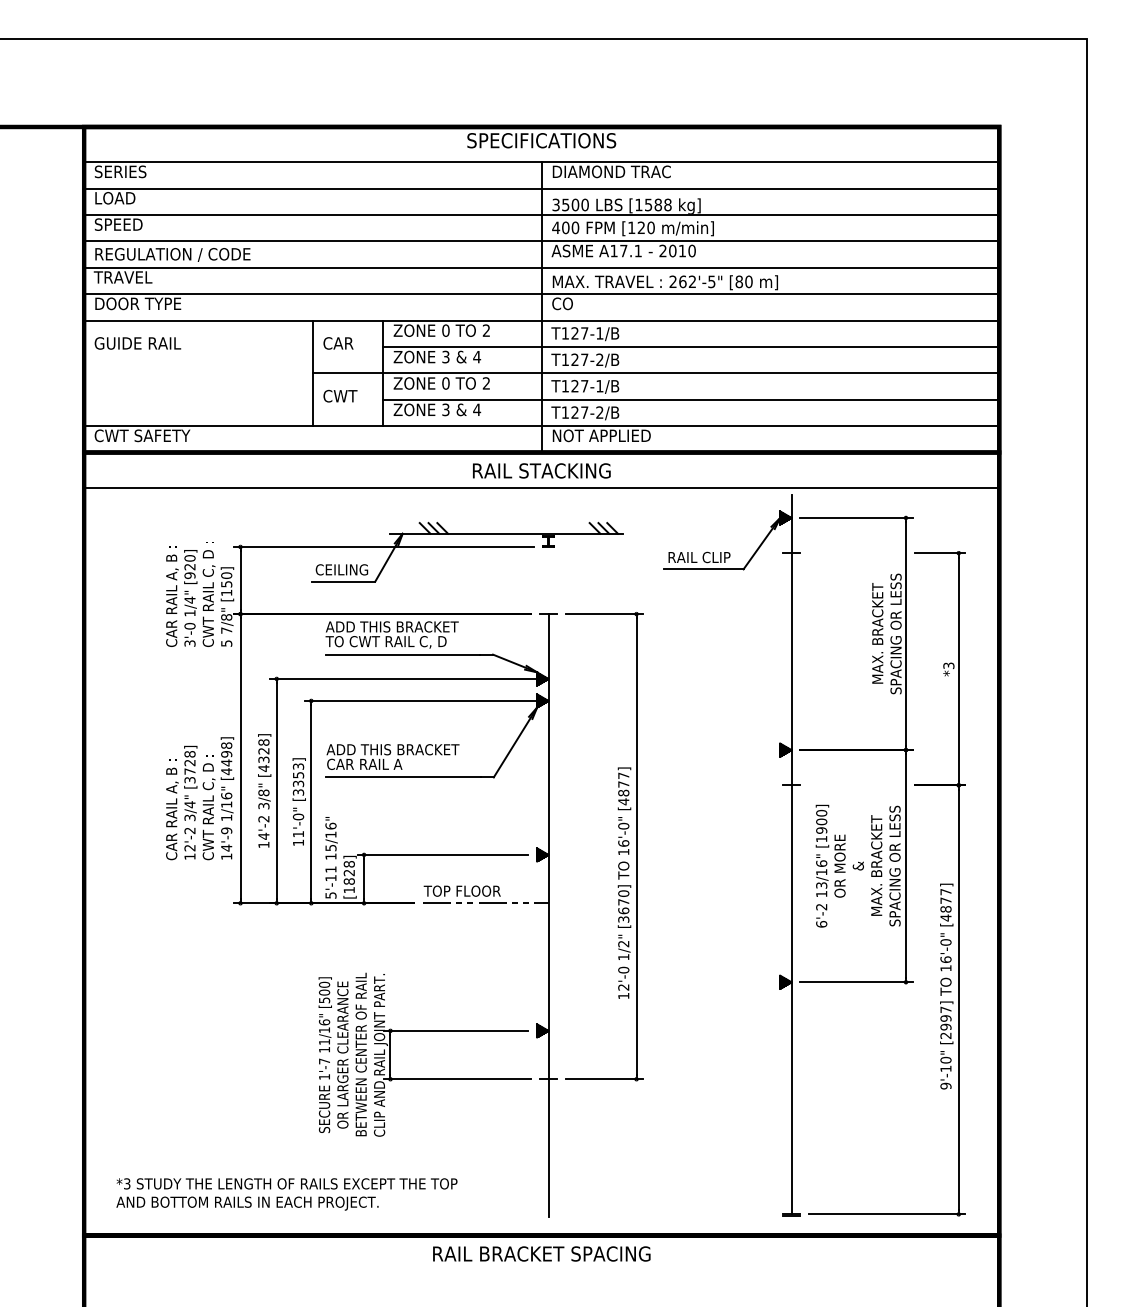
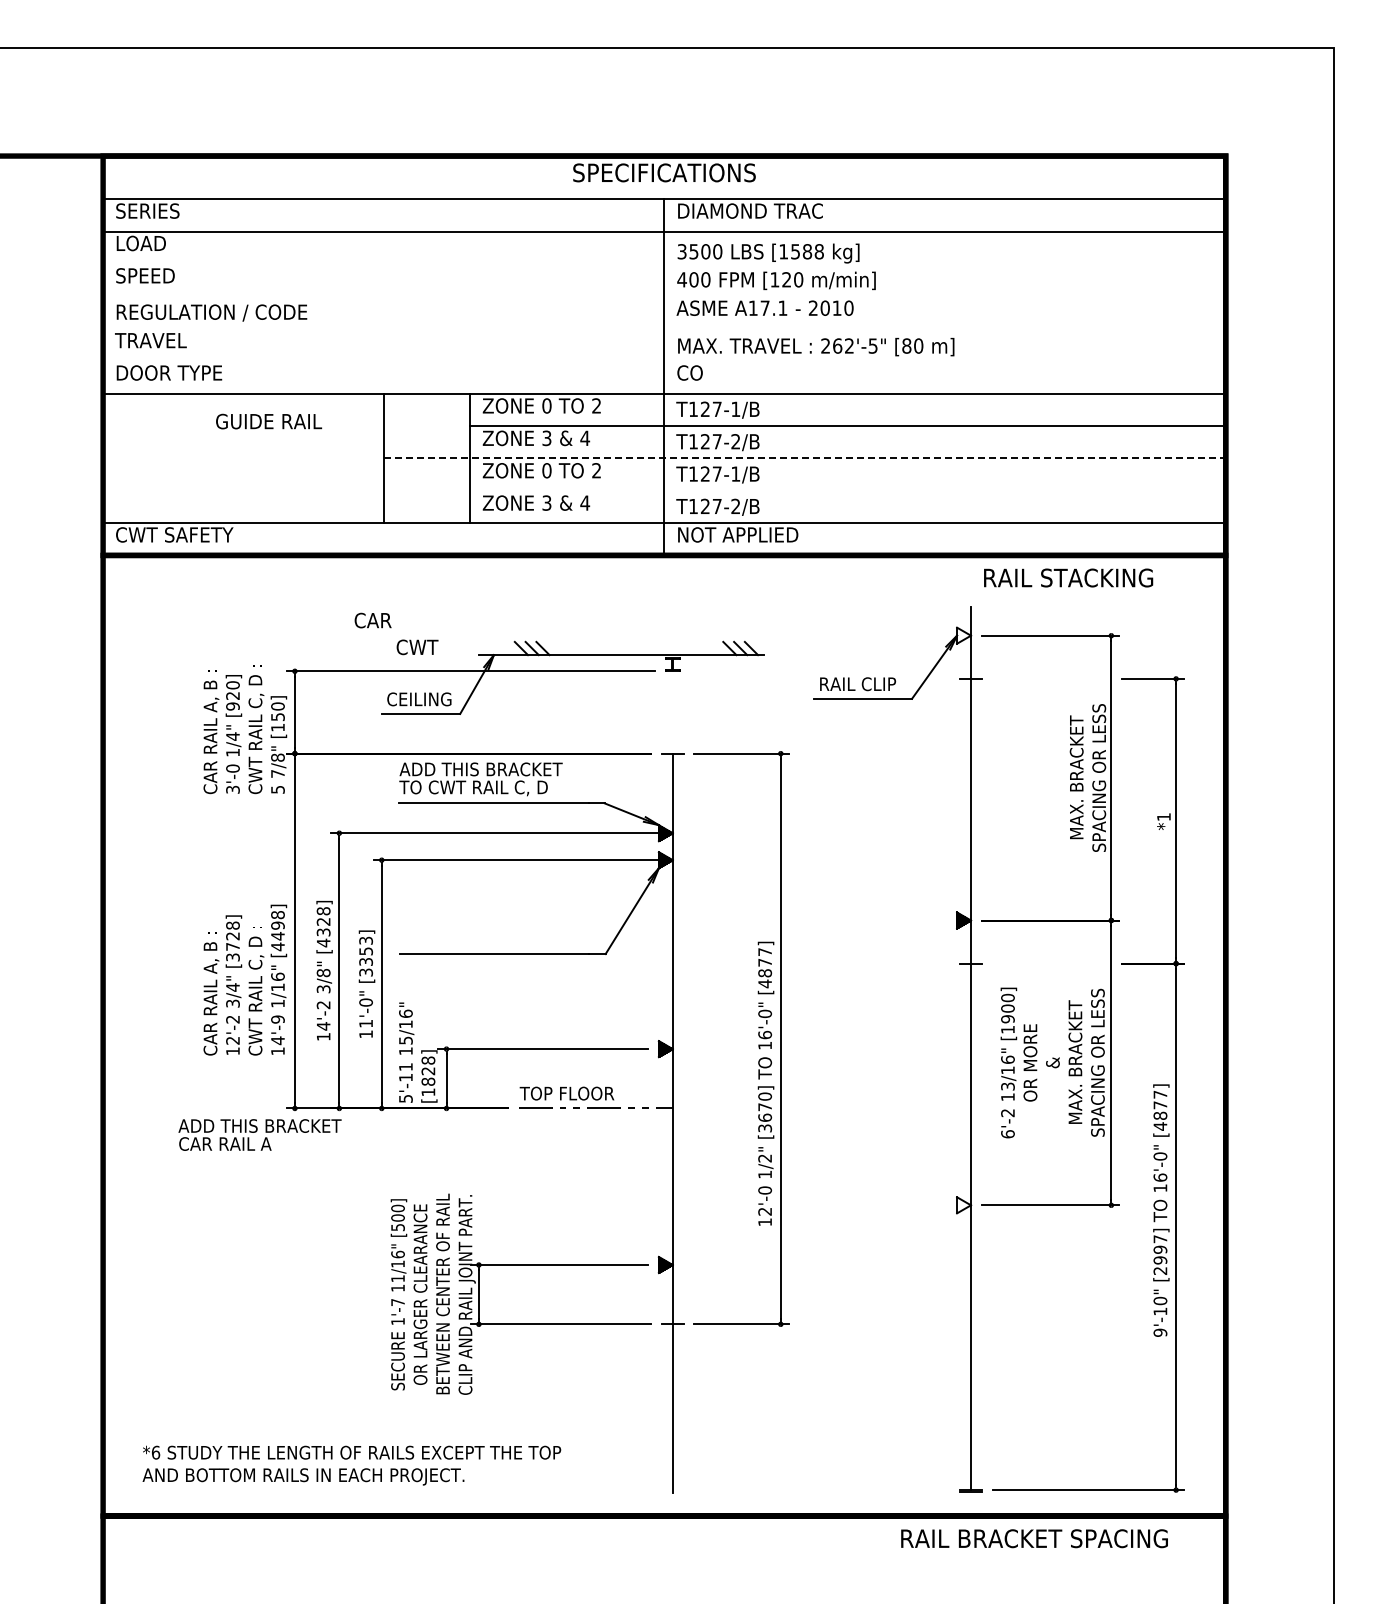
line: (541, 215) -> (664, 264), removed
line: (541, 241) -> (664, 296), removed
line: (541, 267) -> (664, 328), removed
line: (541, 294) -> (664, 361), removed
text: (138, 343) -> (269, 421), moved
text: (337, 343) -> (372, 620), moved
line: (655, 373) -> (804, 458), solid -> dashed
text: (340, 396) -> (417, 647), moved
line: (690, 399) -> (847, 490), removed
text: (541, 470) -> (1068, 577), moved
line: (541, 487) -> (664, 598), removed
hatch: (786, 517) -> (964, 635), removed
text: (948, 666) -> (1163, 817), *3 -> *1
text: (392, 756) -> (259, 1134), moved
hatch: (786, 982) -> (964, 1205), removed
text: (126, 1183) -> (155, 1452), *3 -> *6
text: (541, 1253) -> (1034, 1538), moved

